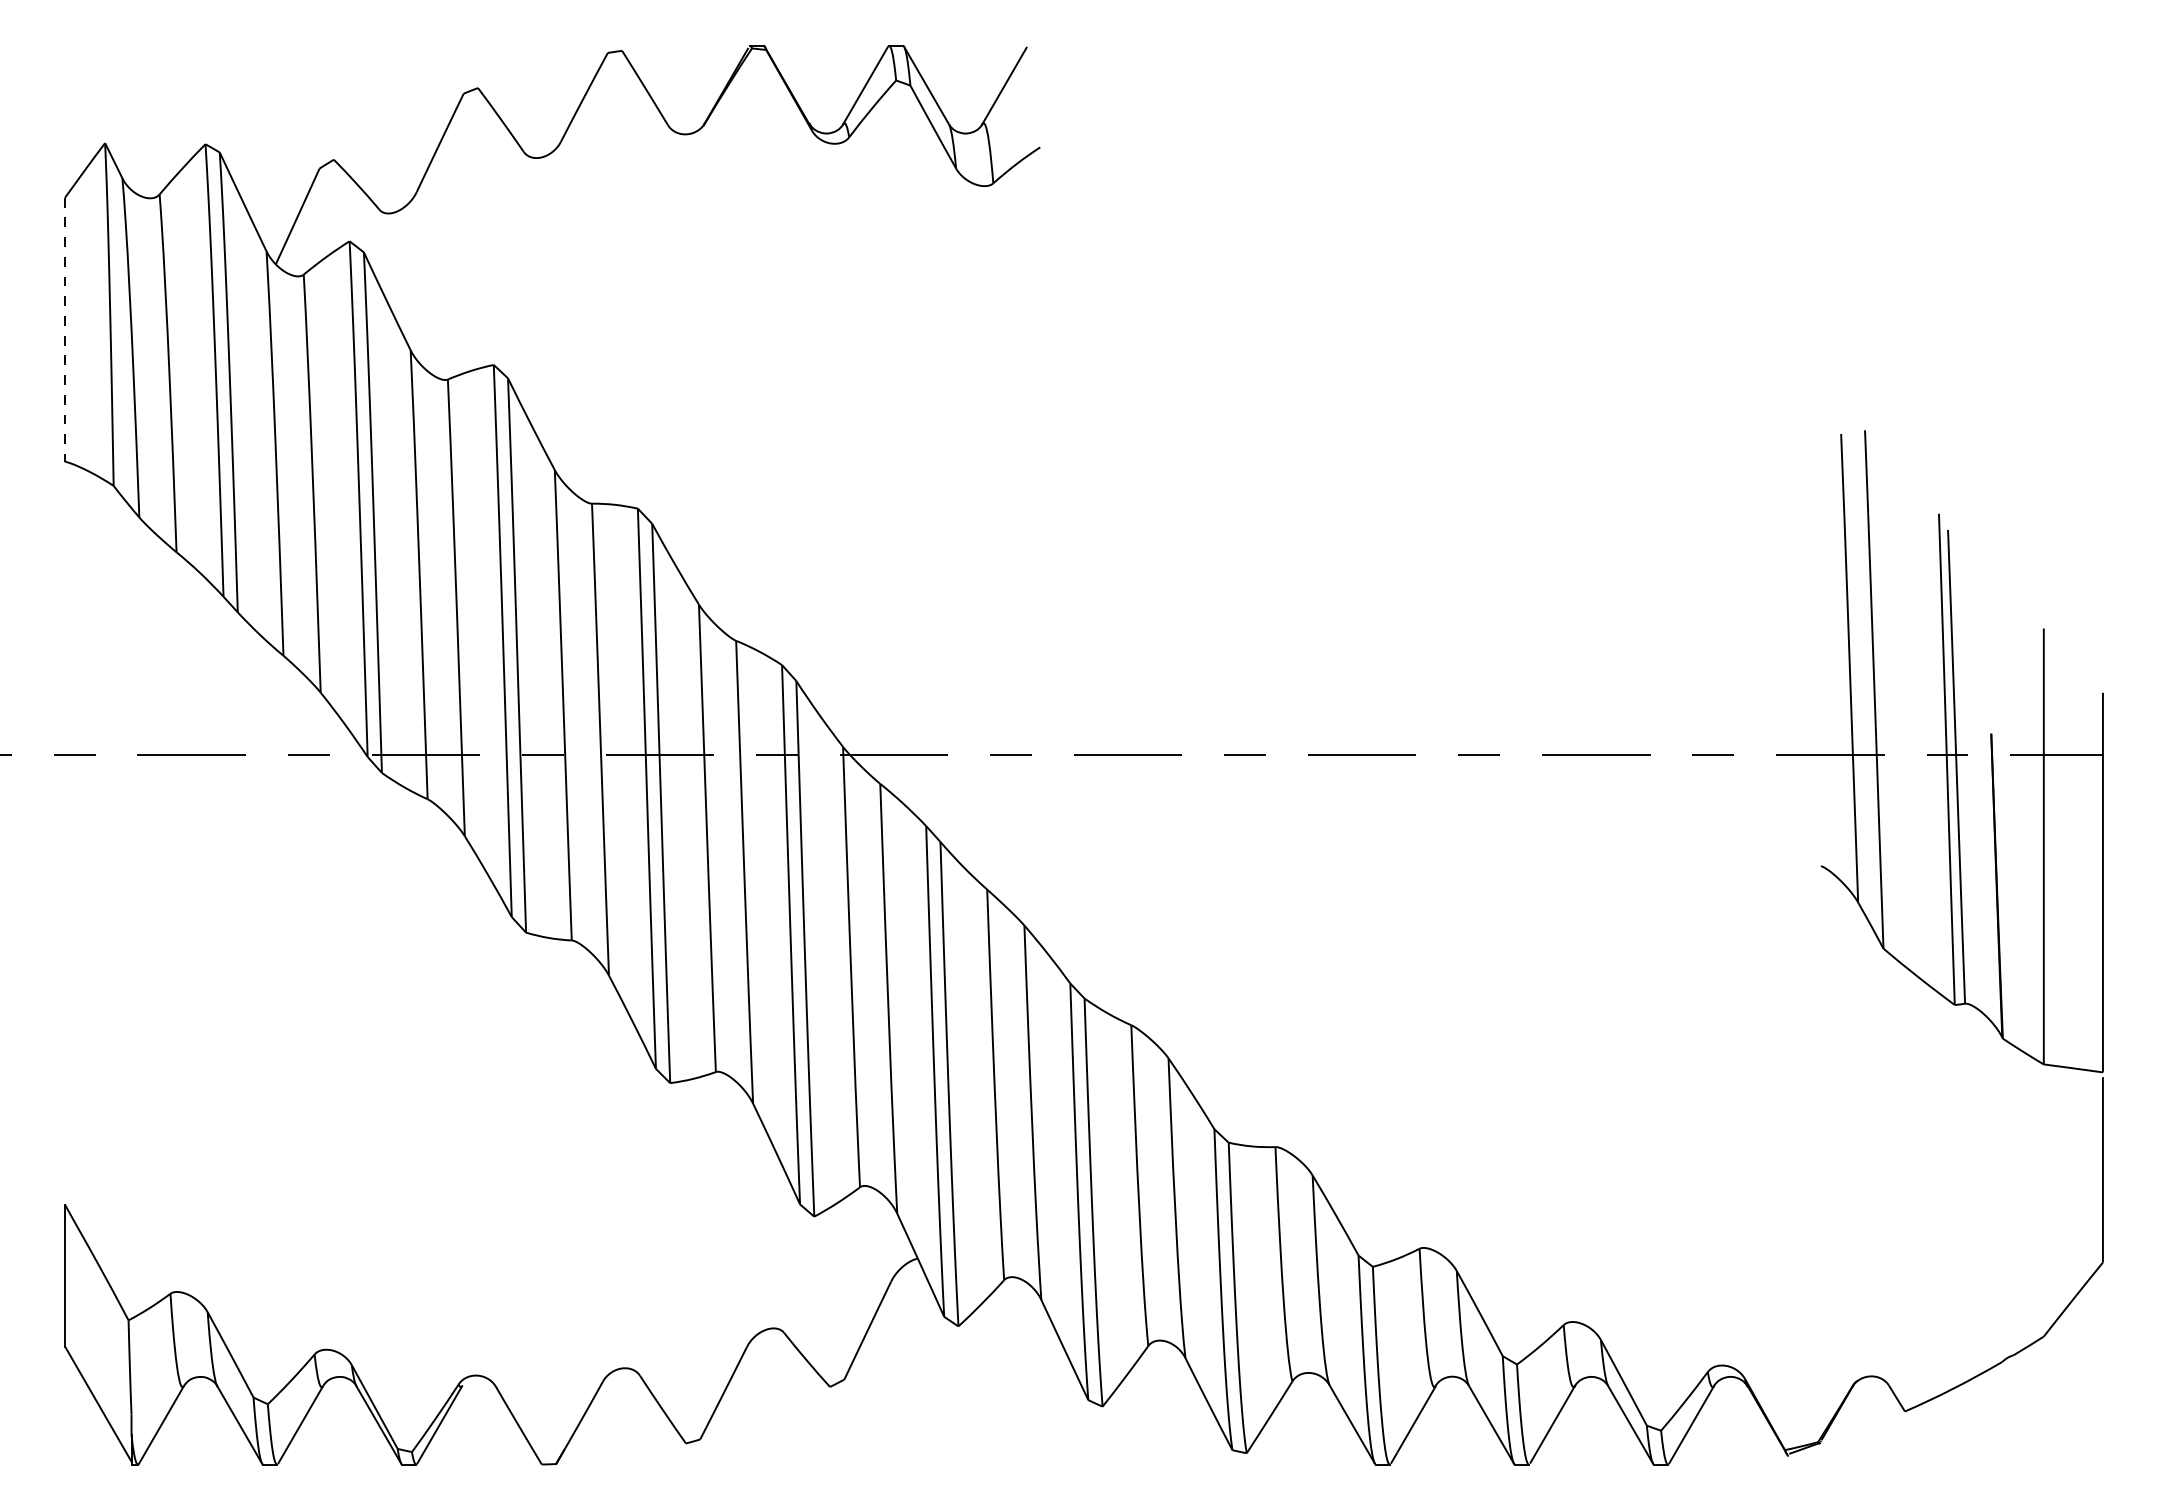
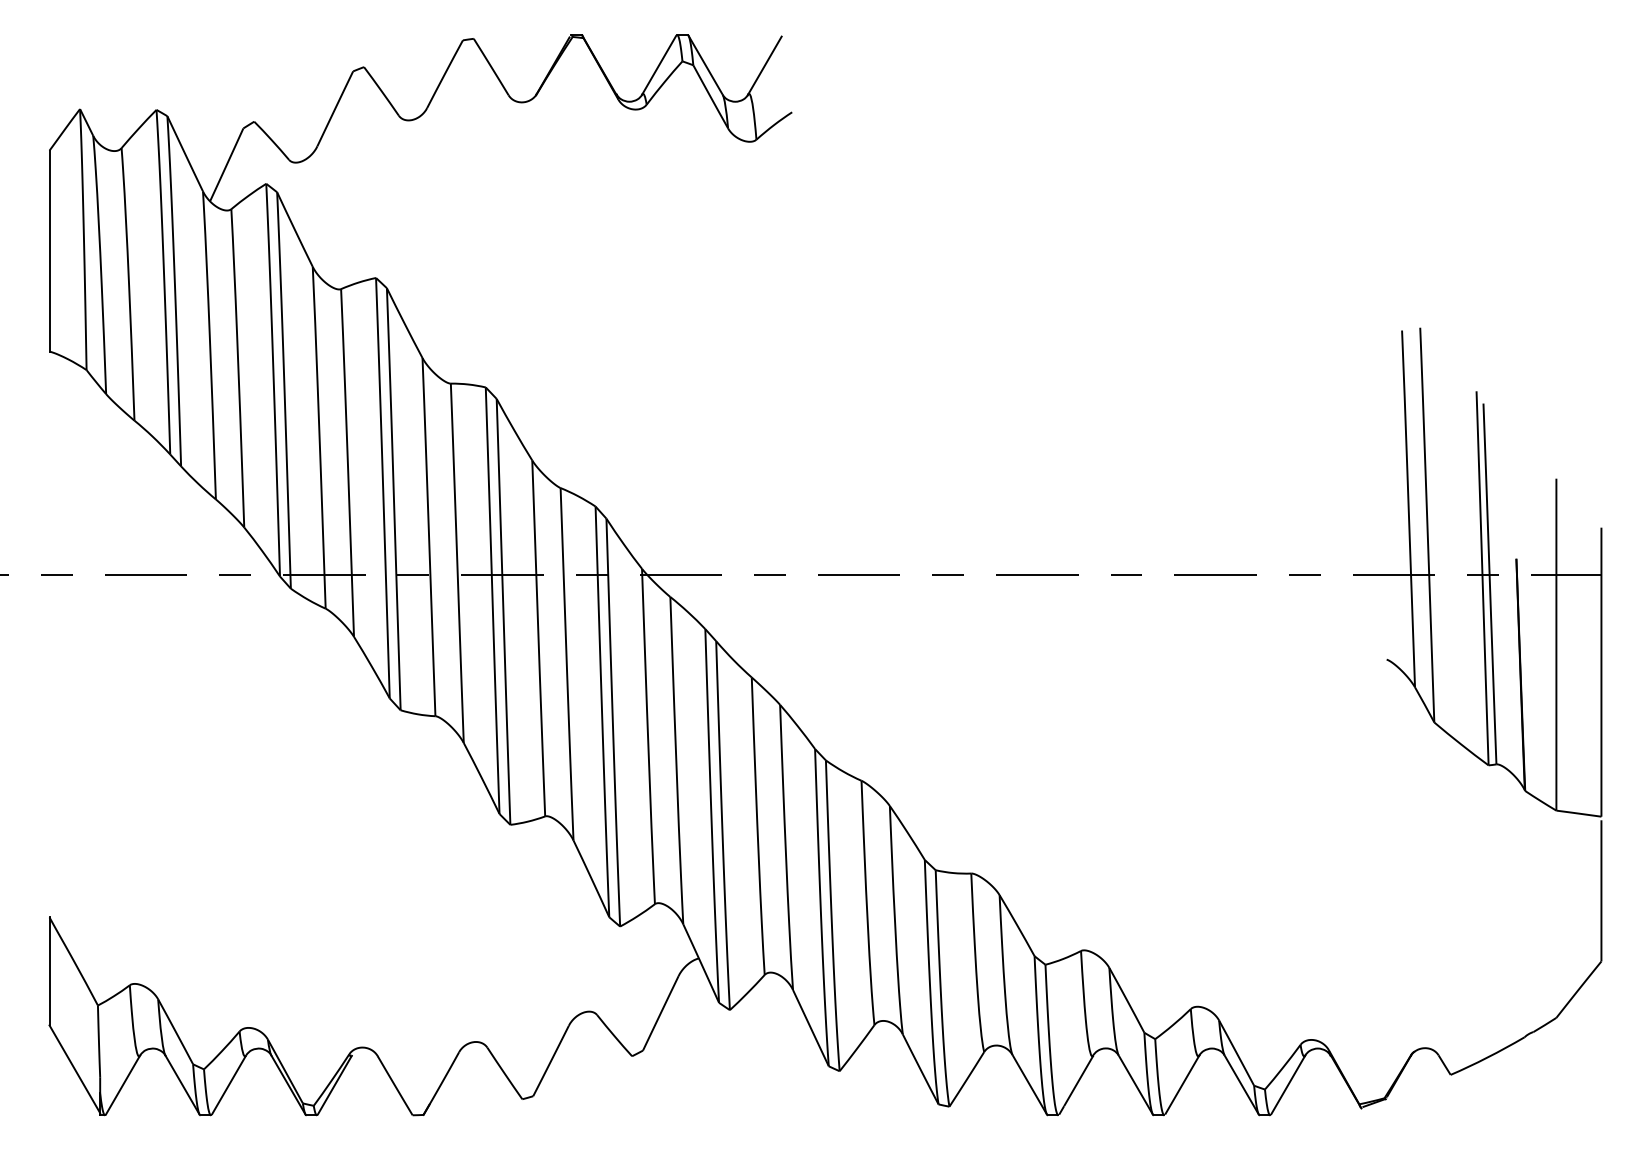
line: (65, 329) -> (49, 250), dashed -> solid

